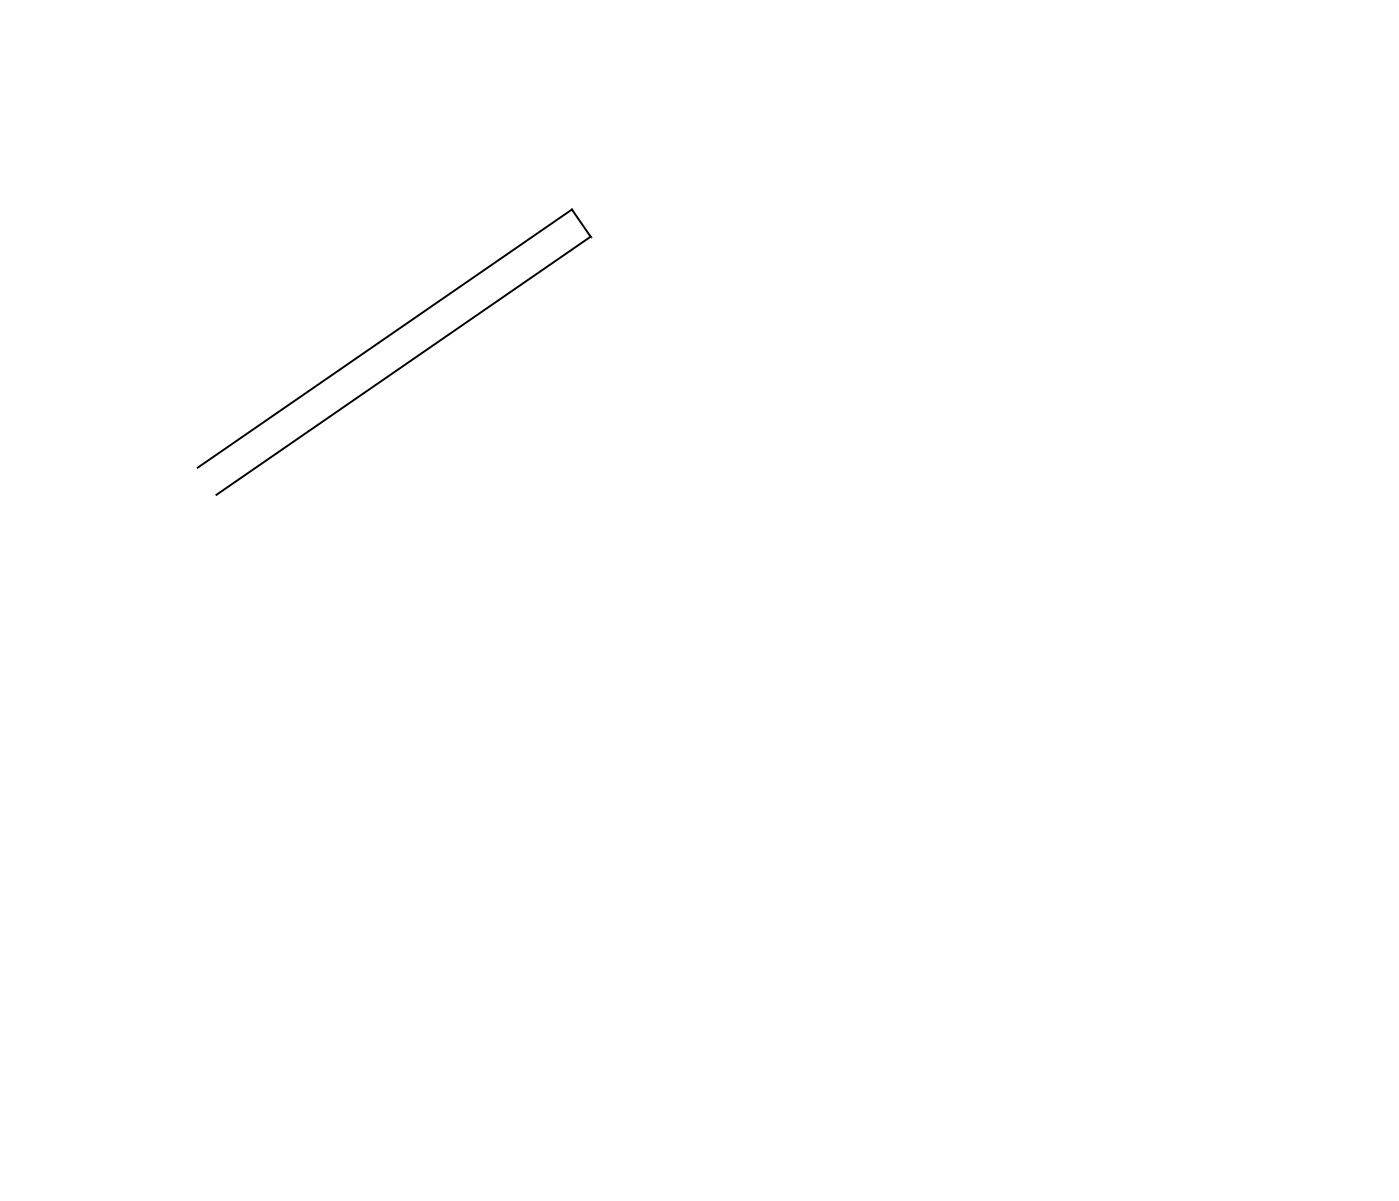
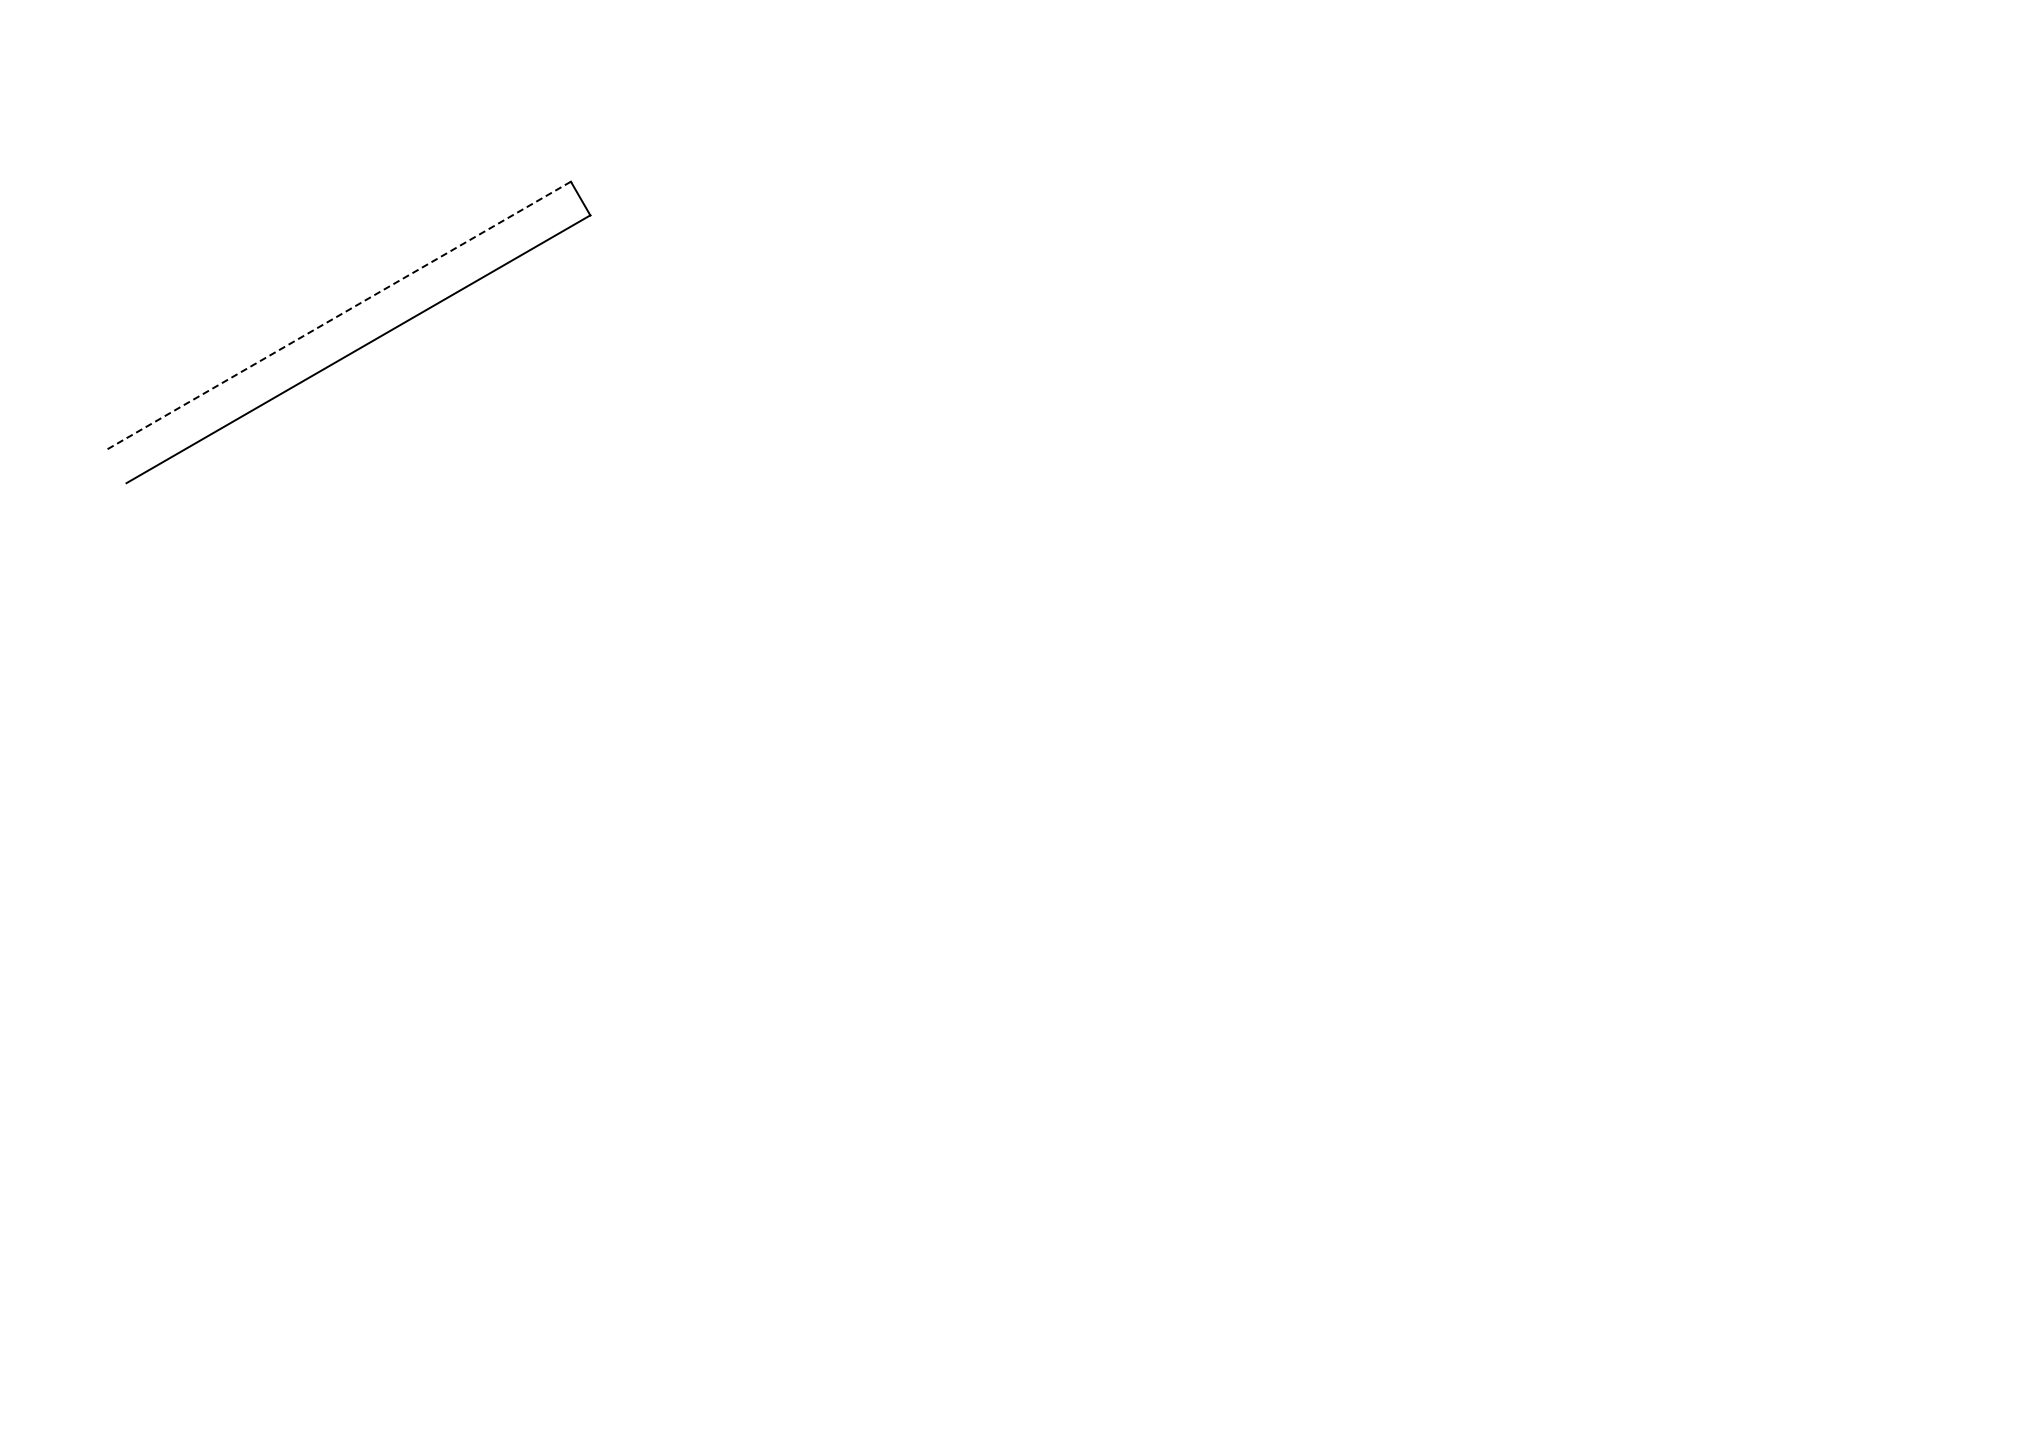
line: (385, 338) -> (339, 315), solid -> dashed

